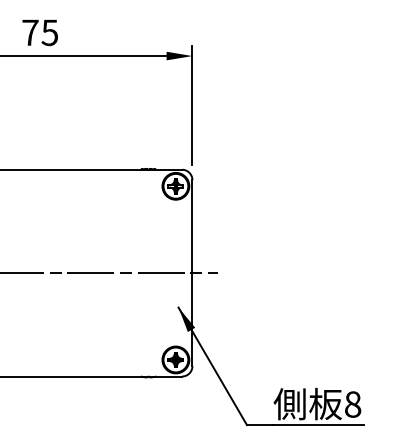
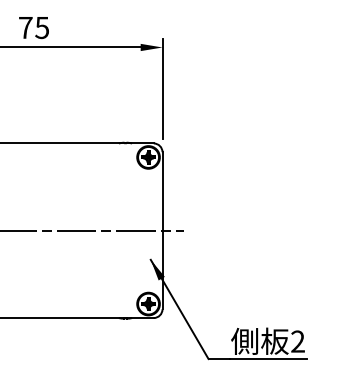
text: (352, 404) -> (297, 341), 8 -> 2

